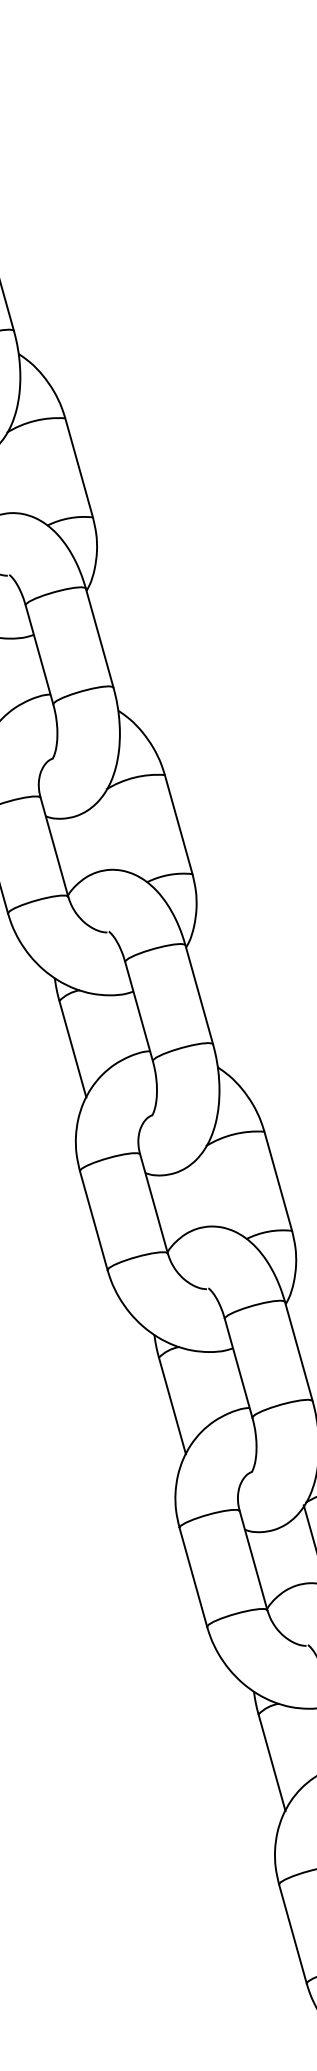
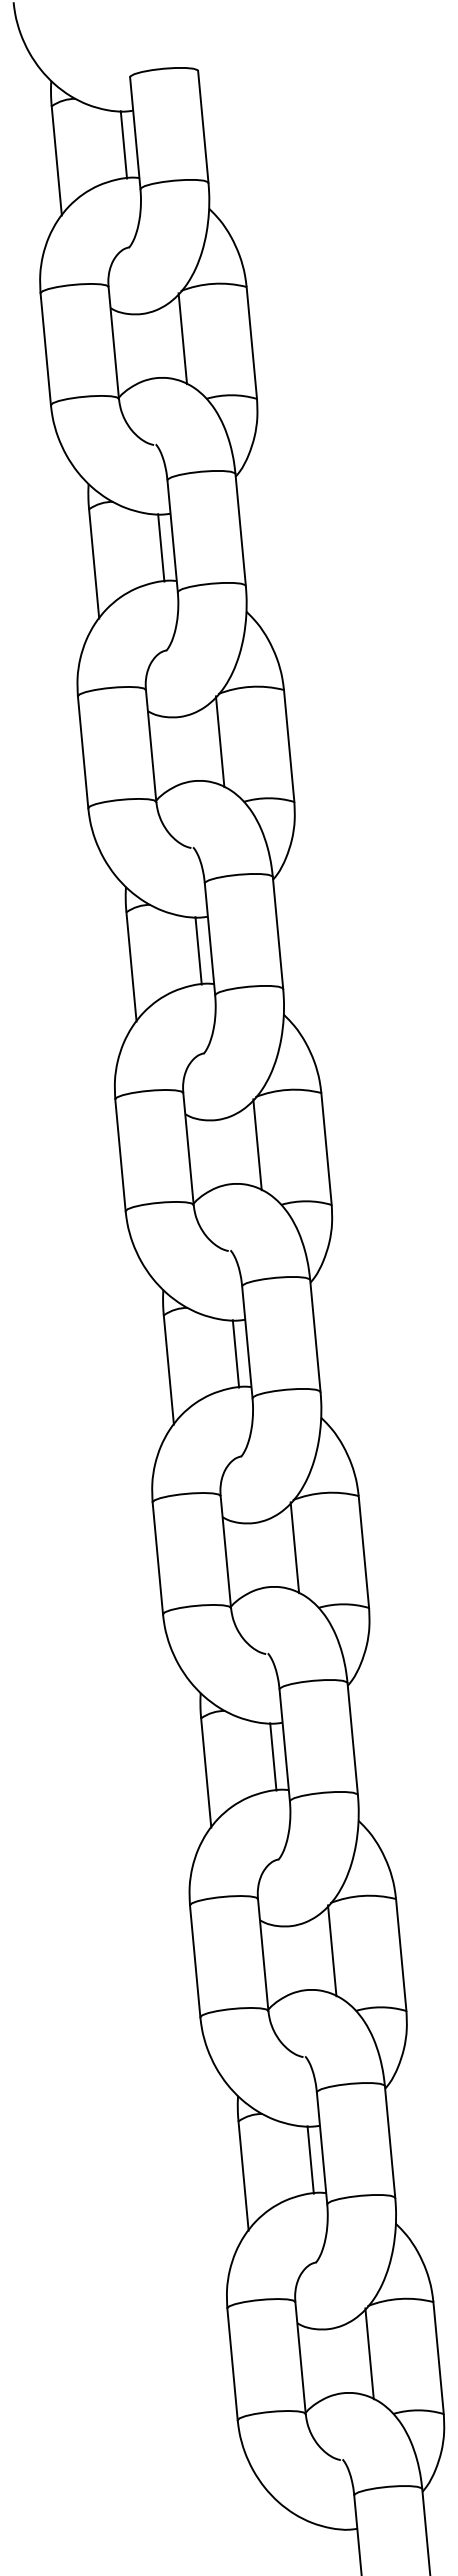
line: (15, 475) -> (219, 741), added
line: (30, 666) -> (198, 950), added
line: (115, 831) -> (257, 1144), added
line: (130, 1023) -> (235, 1353), added
line: (215, 1188) -> (294, 1547), added
line: (230, 1380) -> (273, 1756), added

